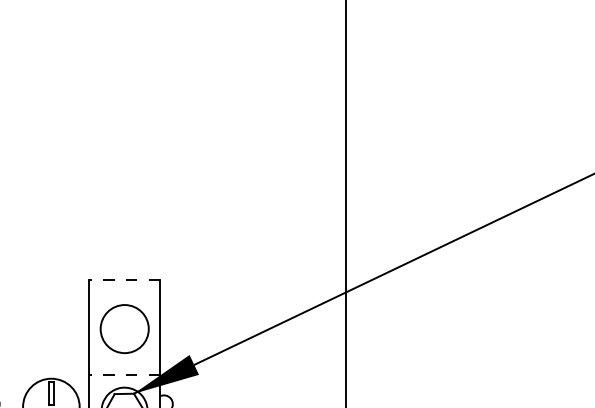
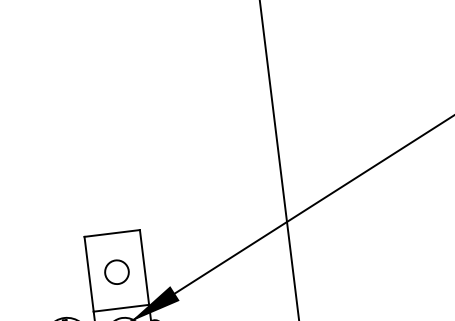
line: (124, 279) -> (112, 233), dashed -> solid
circle: (124, 329) -> (116, 272), size x0.62
line: (124, 375) -> (121, 308), dashed -> solid

